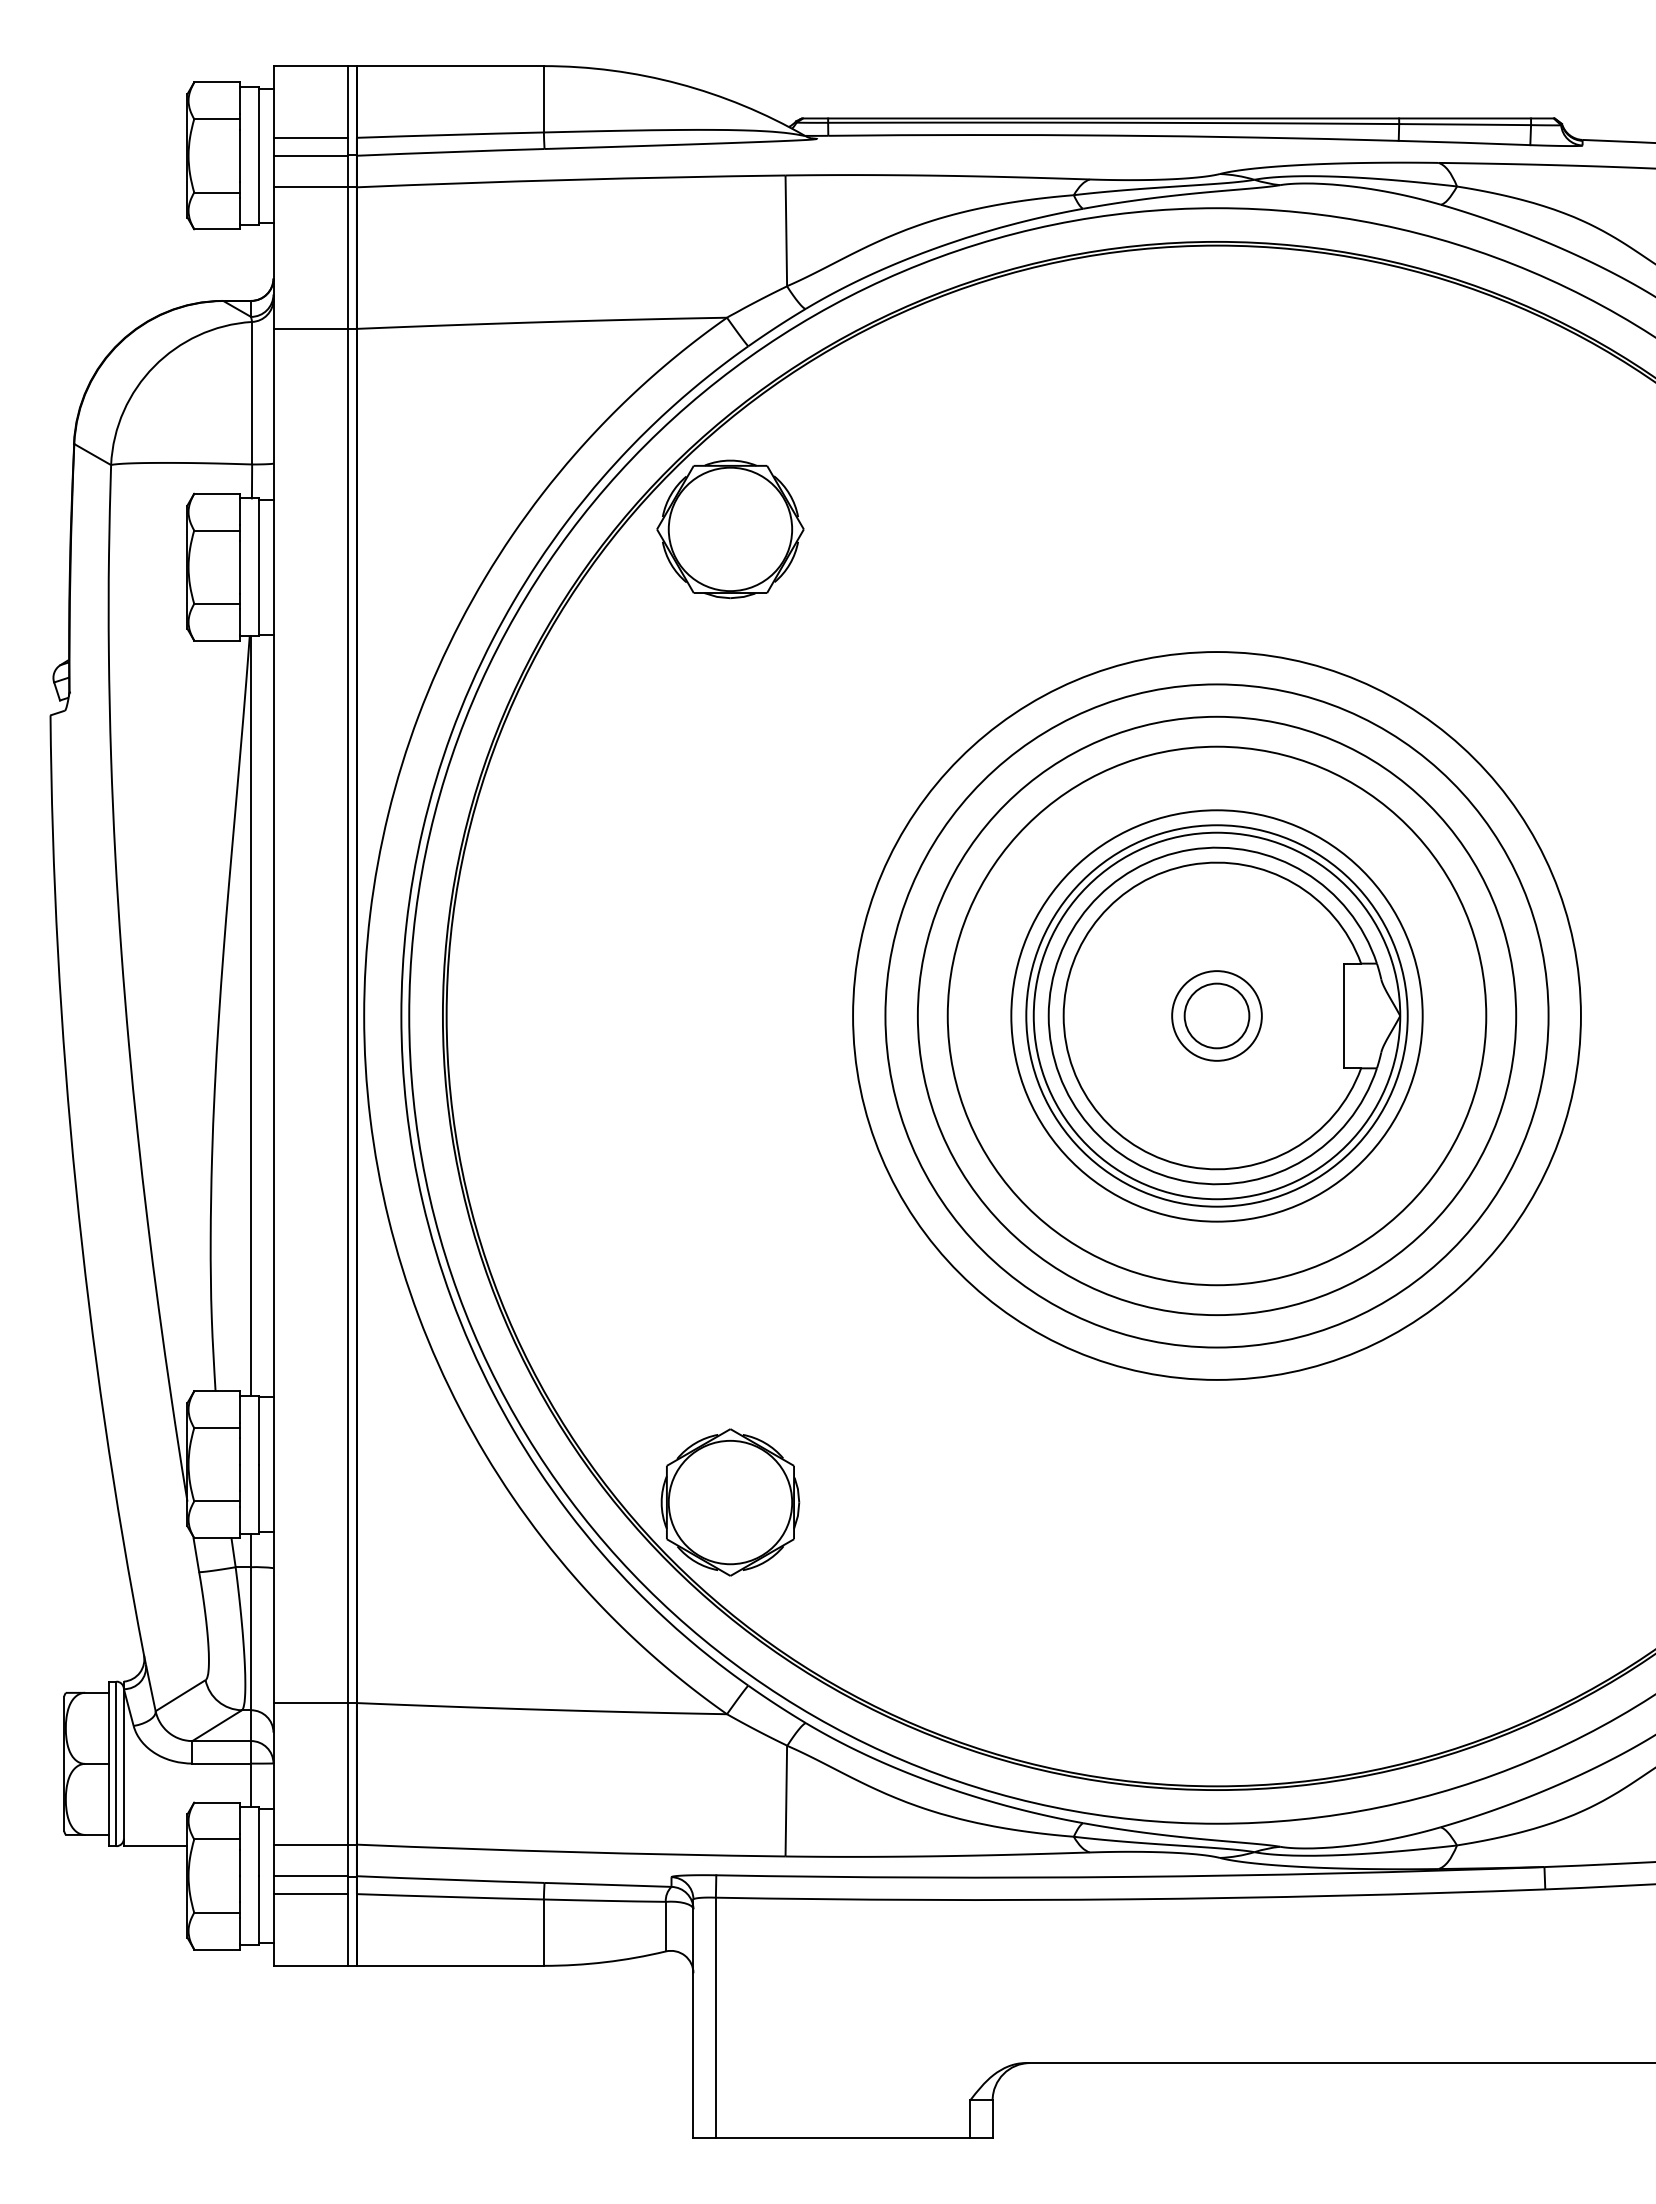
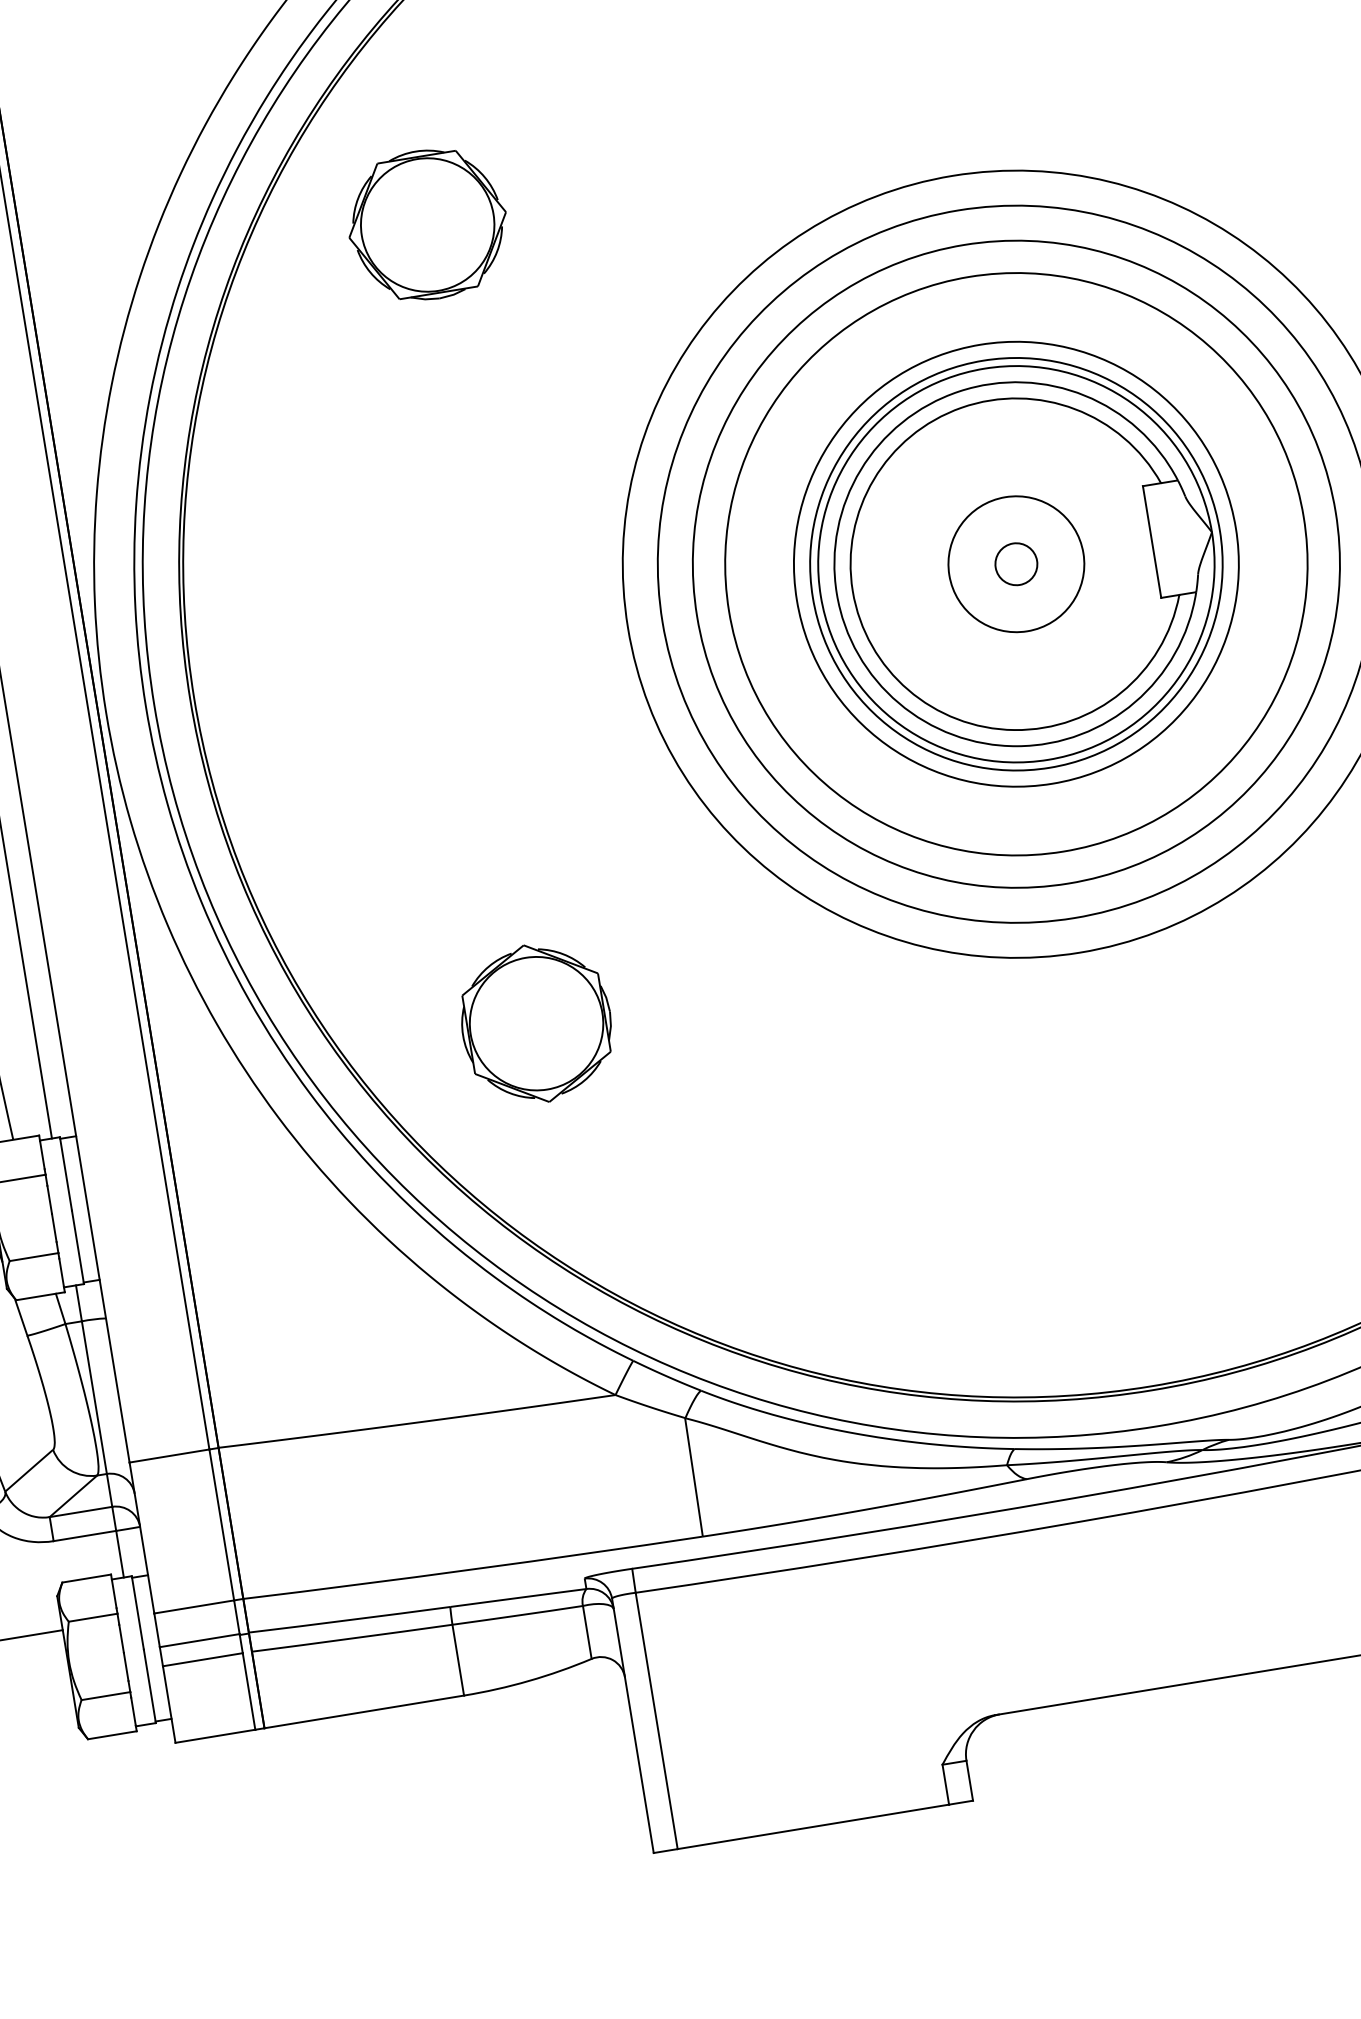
part: (730, 529) -> (427, 225), moved
circle: (1216, 1015) -> (1015, 563), size x0.6
circle: (1216, 1015) -> (1015, 563), size x1.4
part: (730, 1502) -> (536, 1023), moved

